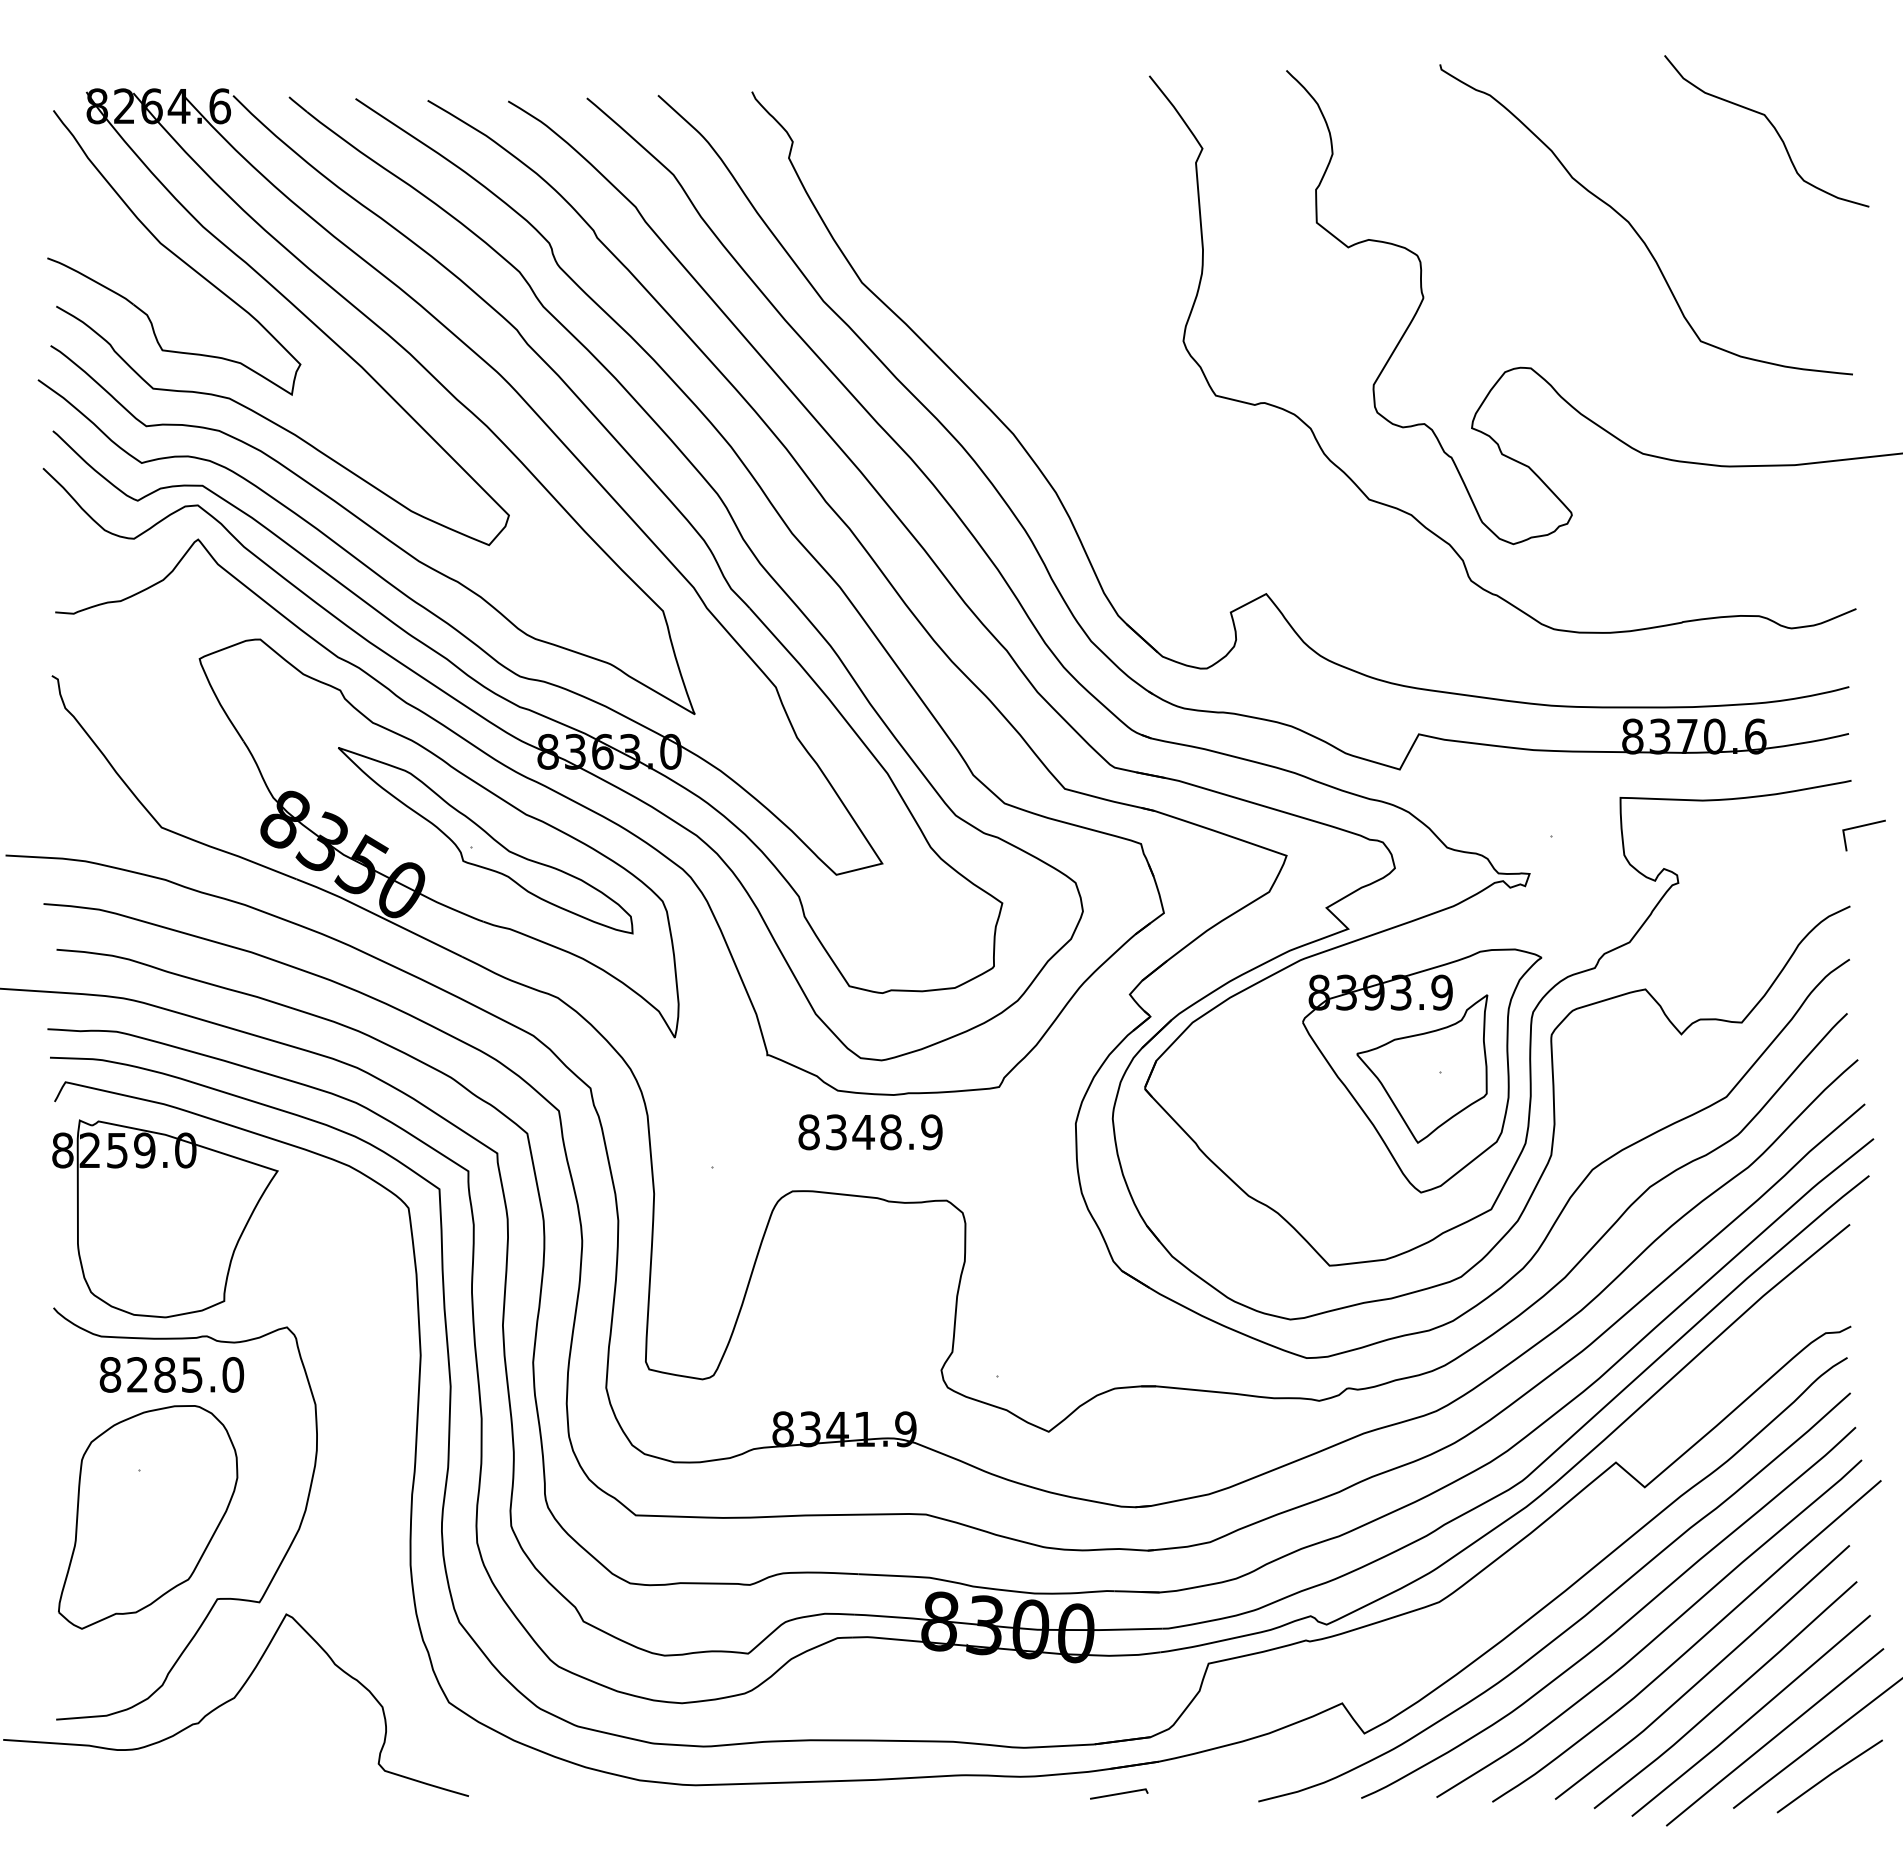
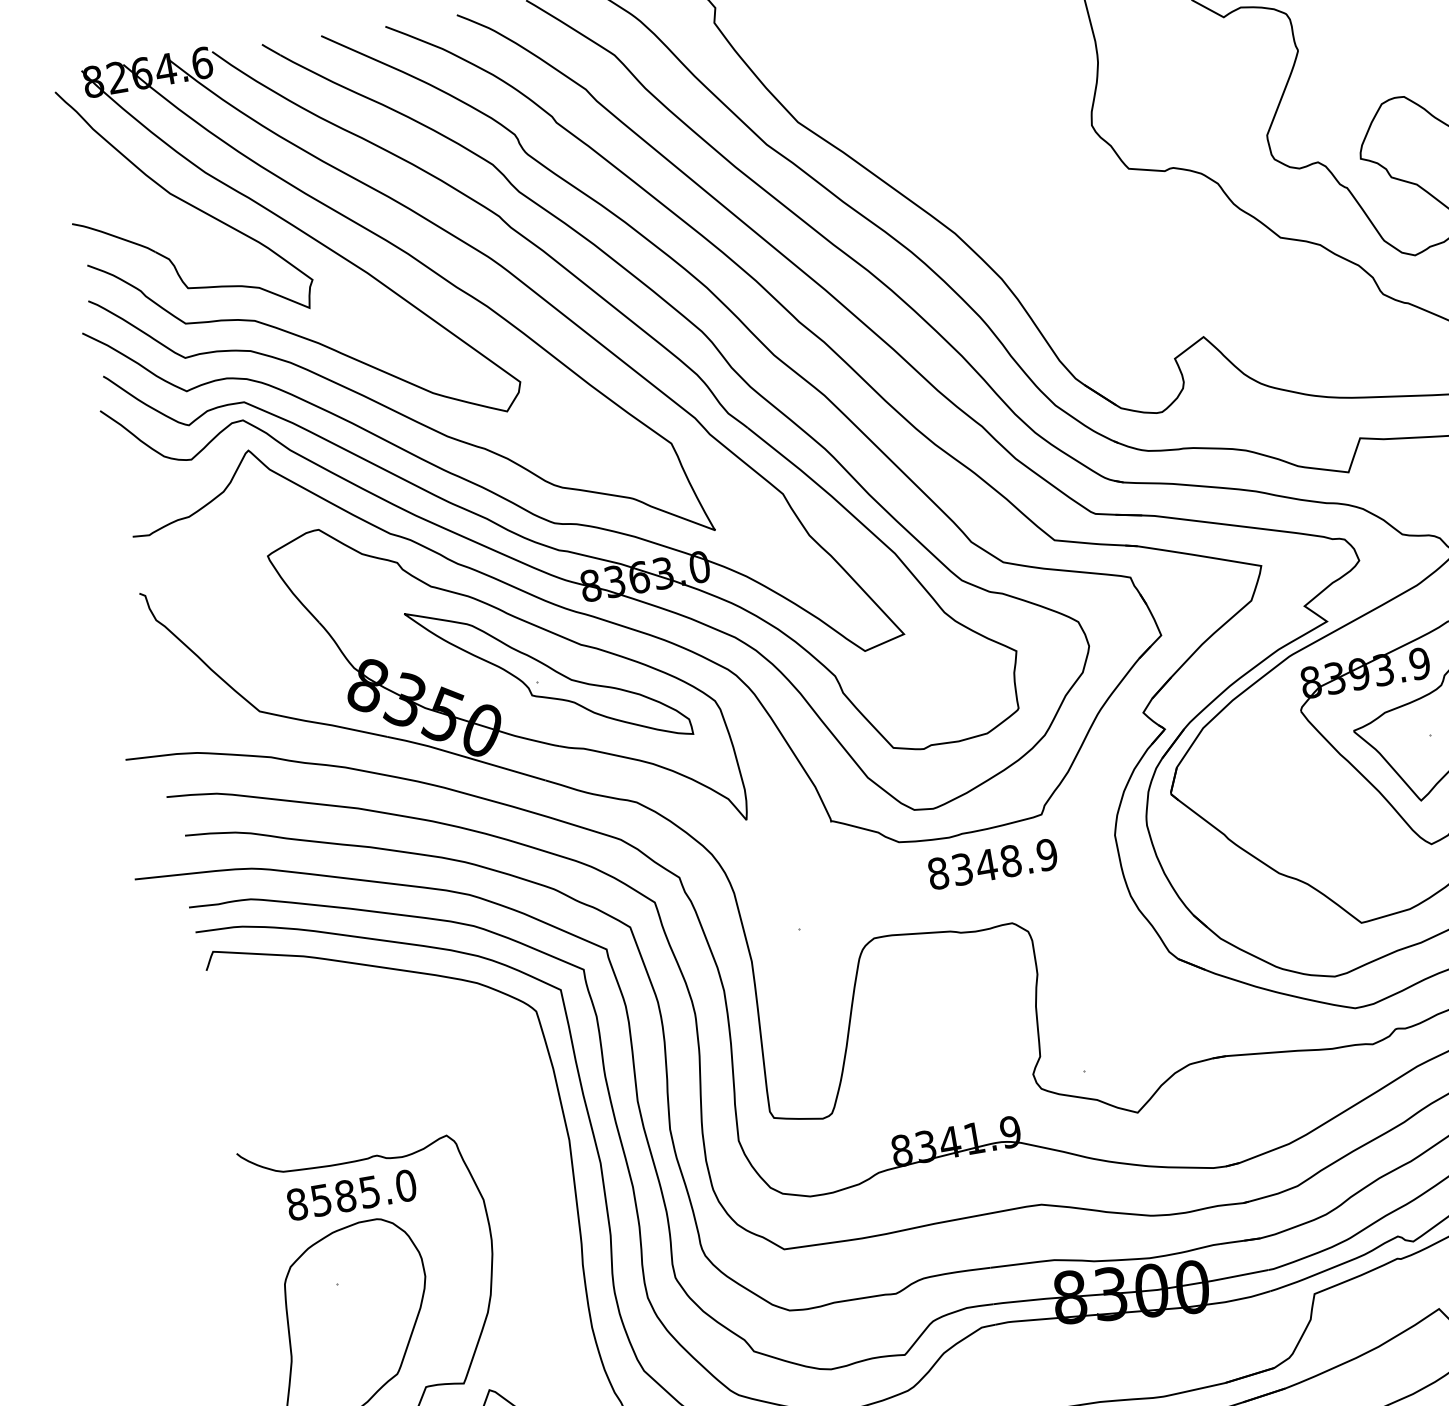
text: (870, 1132) -> (992, 864), moved
part: (165, 1218) -> (322, 1057), removed
text: (137, 1374) -> (321, 1200), 8285.0 -> 8585.0

